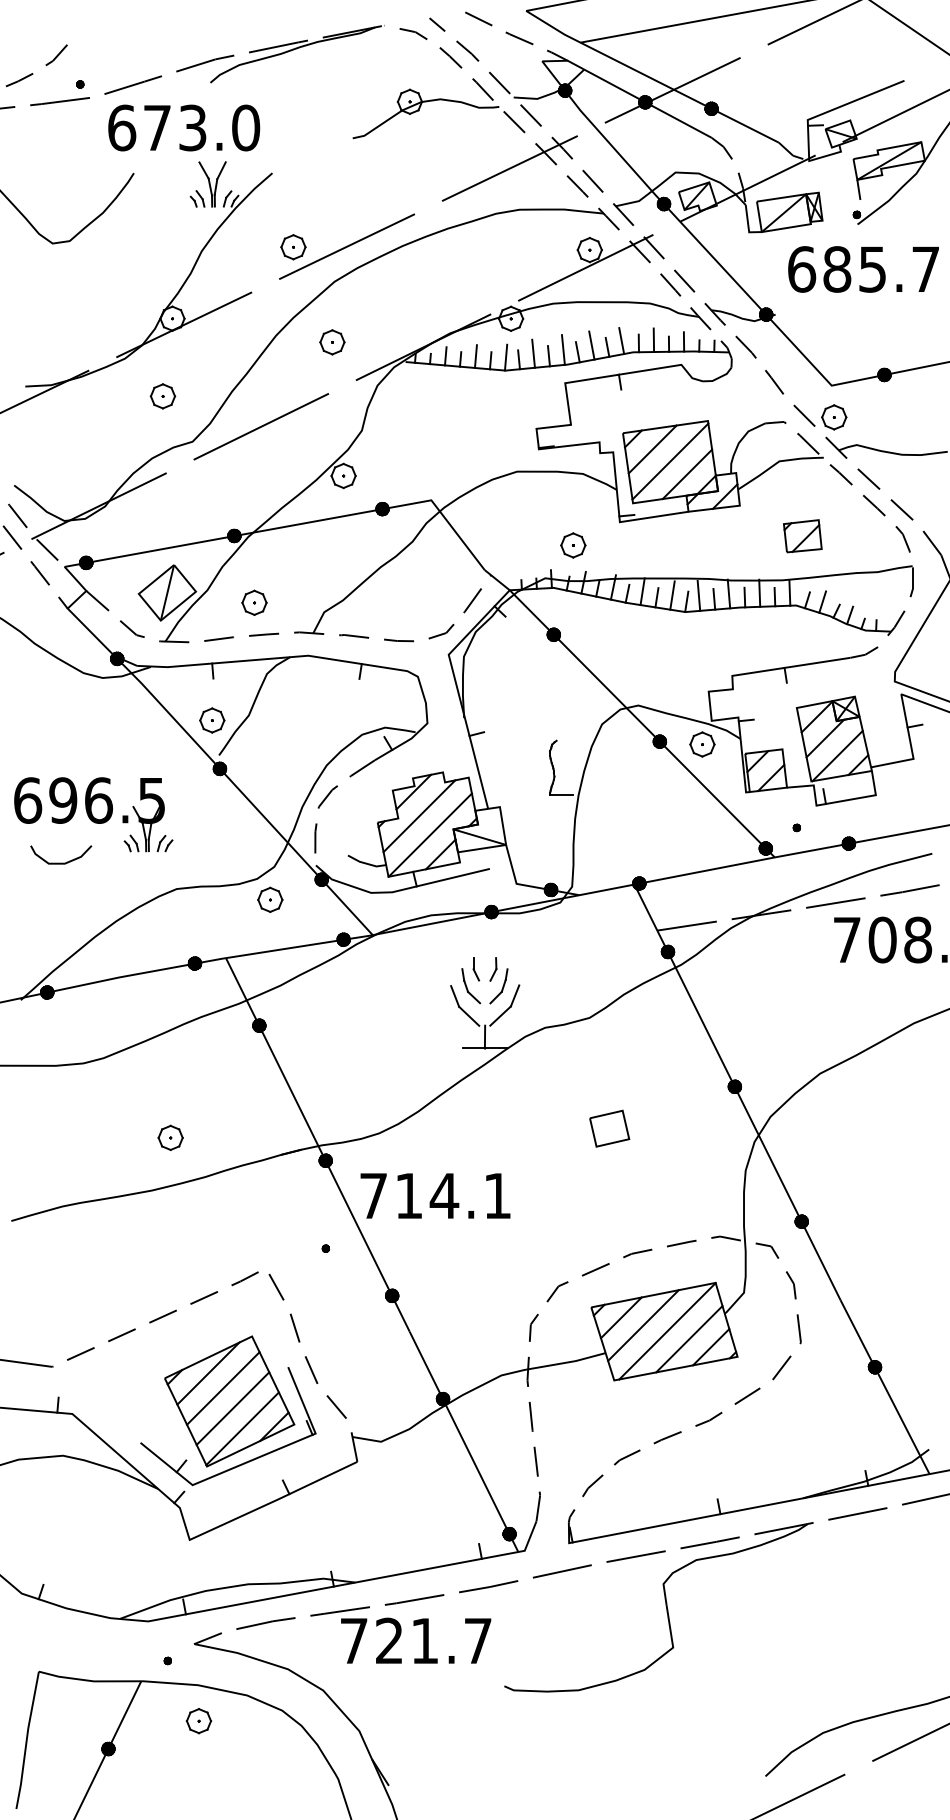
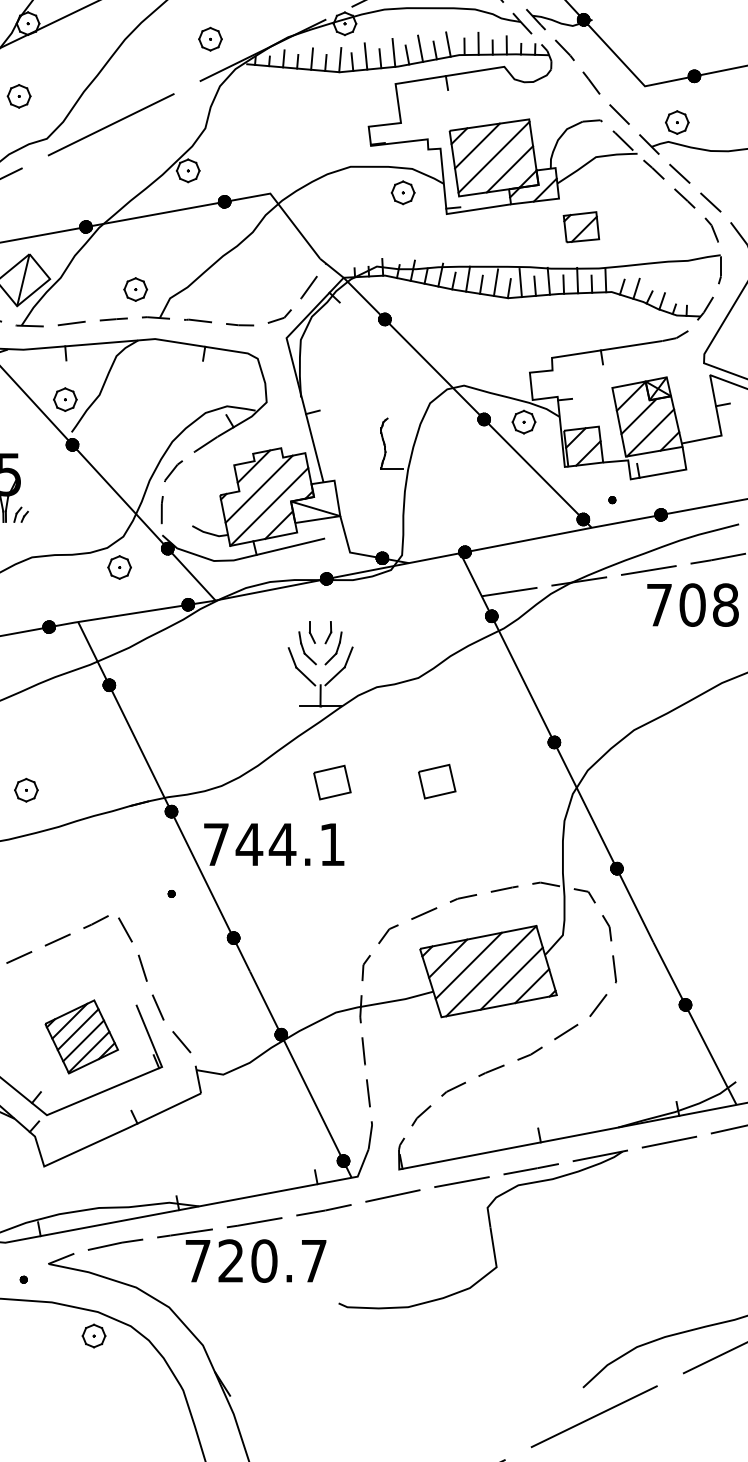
part: (332, 342) -> (210, 39), moved
part: (834, 417) -> (677, 122), moved
part: (802, 536) -> (581, 227), moved
part: (573, 545) -> (403, 192), moved
part: (254, 602) -> (135, 289), moved
part: (497, 1129) -> (332, 782), added
text: (408, 1195) -> (248, 844), 714.1 -> 744.1
part: (229, 1401) -> (81, 1036), size x0.6
text: (425, 1640) -> (264, 1260), 721.7 -> 720.7
part: (198, 1721) -> (93, 1336), moved

